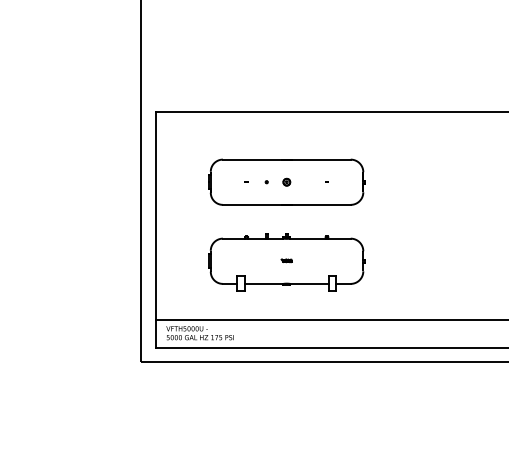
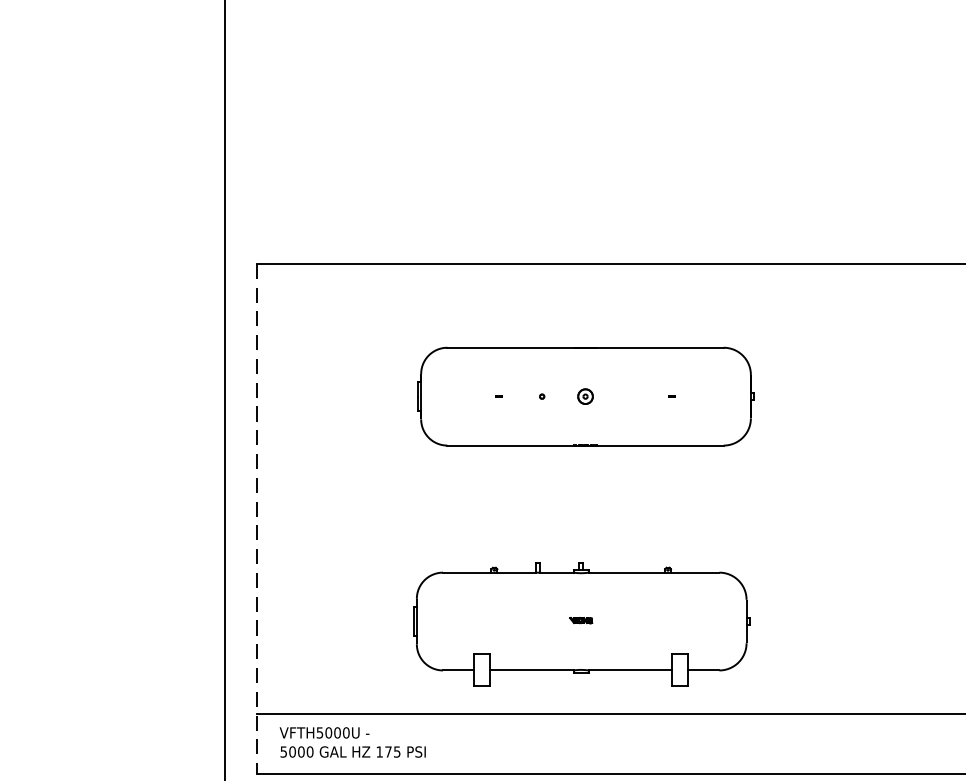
part: (286, 181) -> (584, 395), moved
line: (155, 229) -> (256, 518), solid -> dashed
part: (286, 262) -> (580, 624), moved

